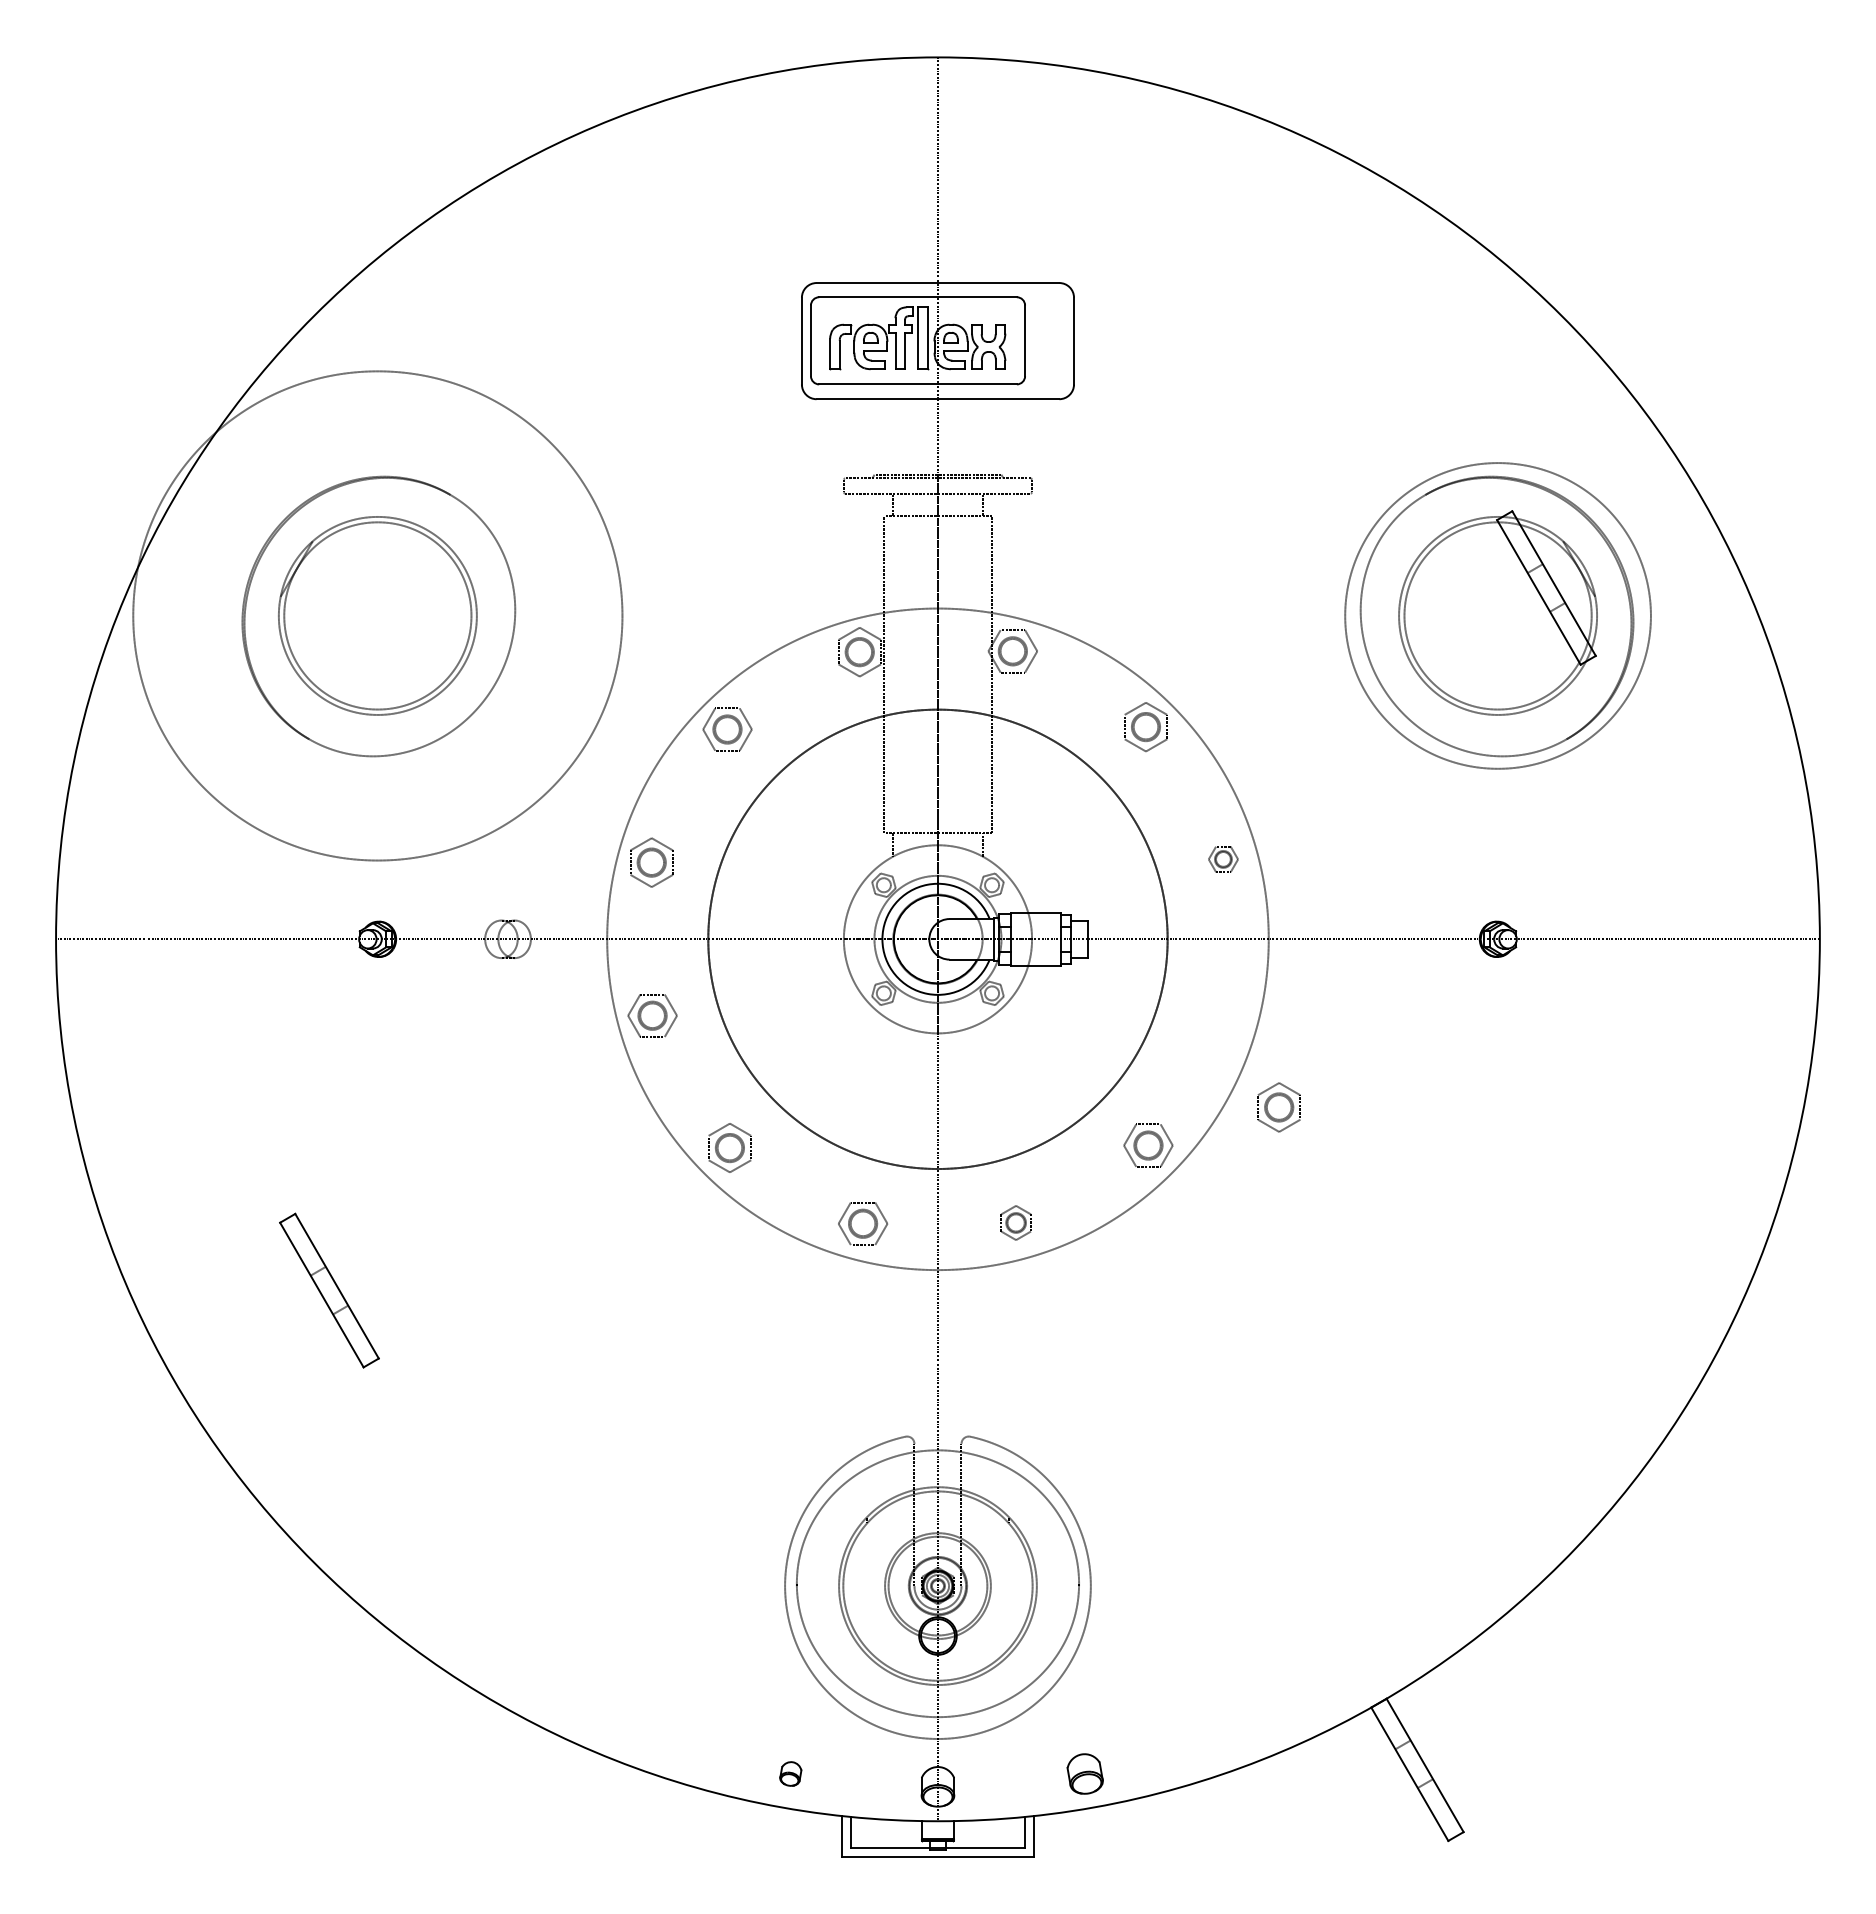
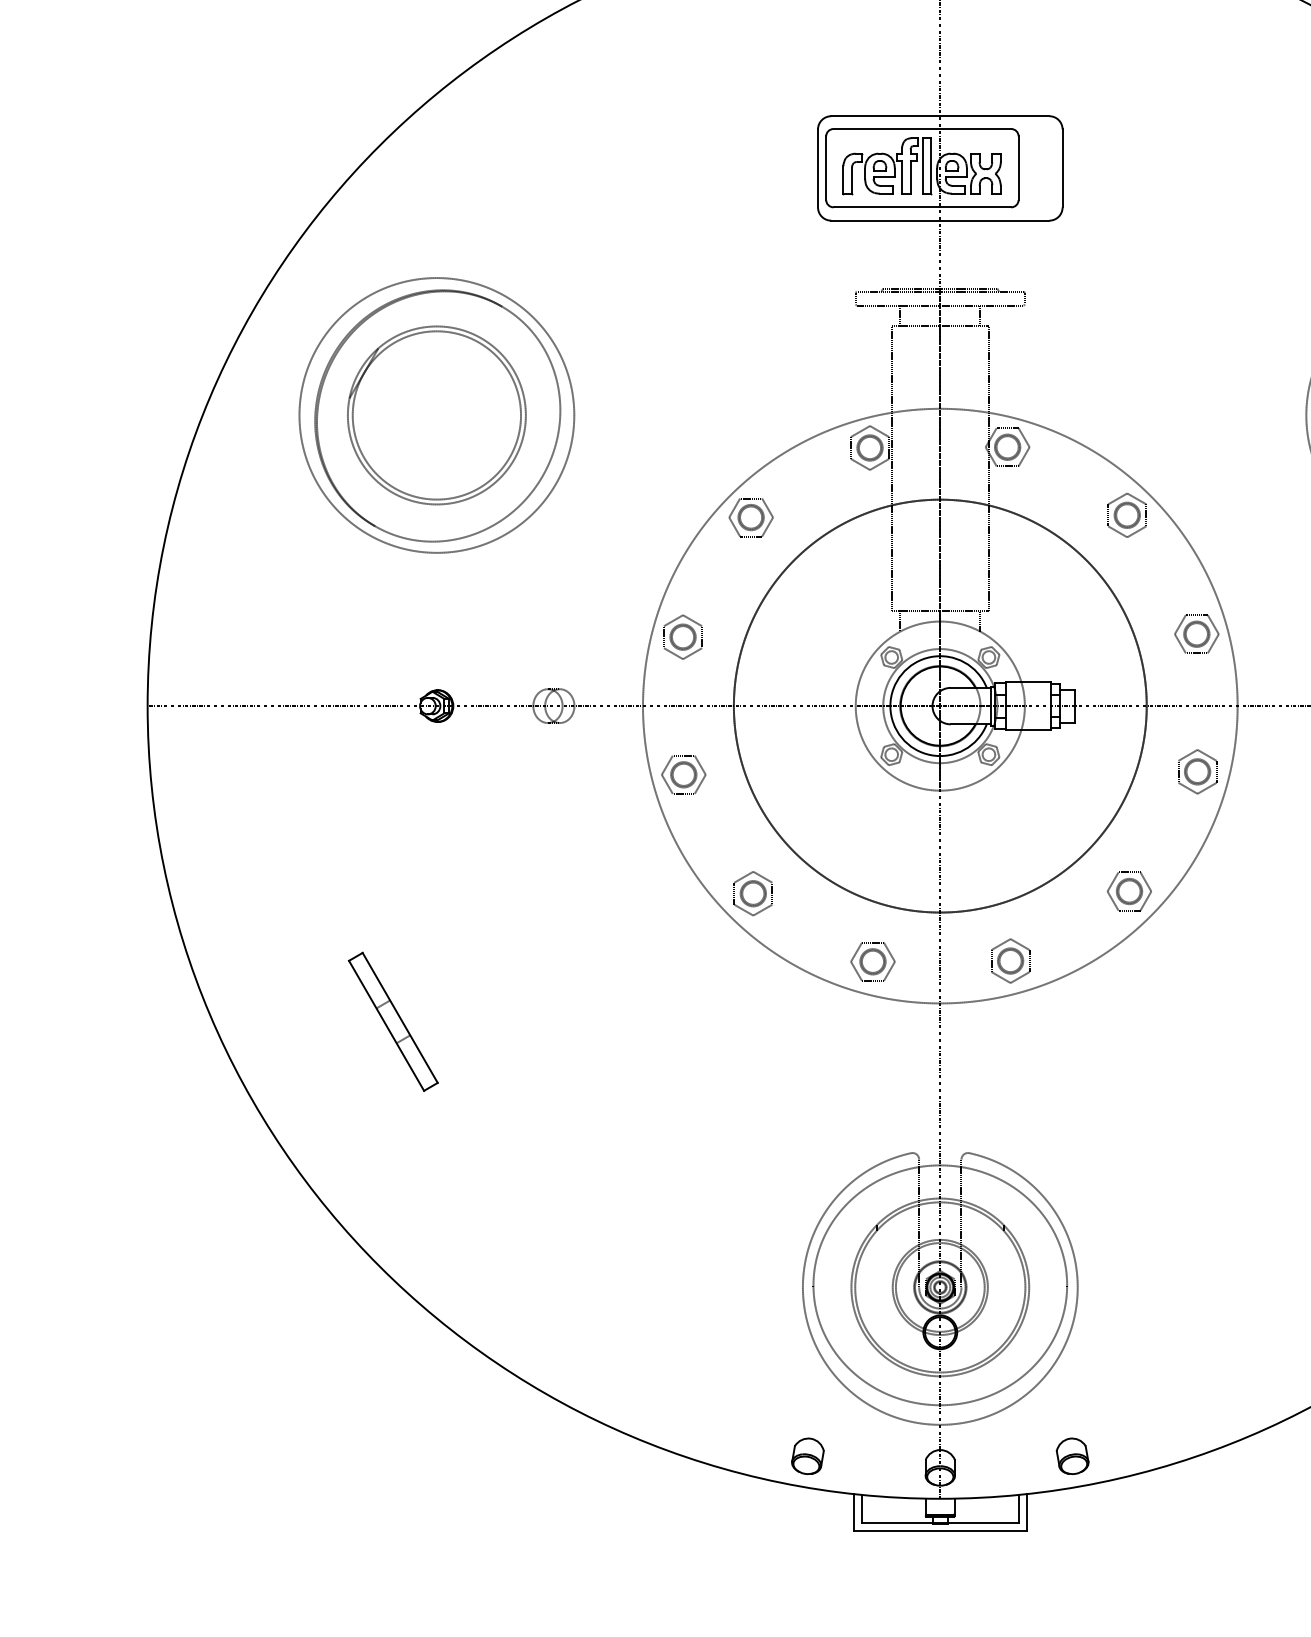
circle: (377, 615) -> (436, 415), size x0.62
part: (1223, 859) -> (1196, 634), size x1.67
part: (1278, 1107) -> (1196, 771), moved
part: (1015, 1222) -> (1009, 960), size x1.43
part: (790, 1773) -> (807, 1455), size x1.67

